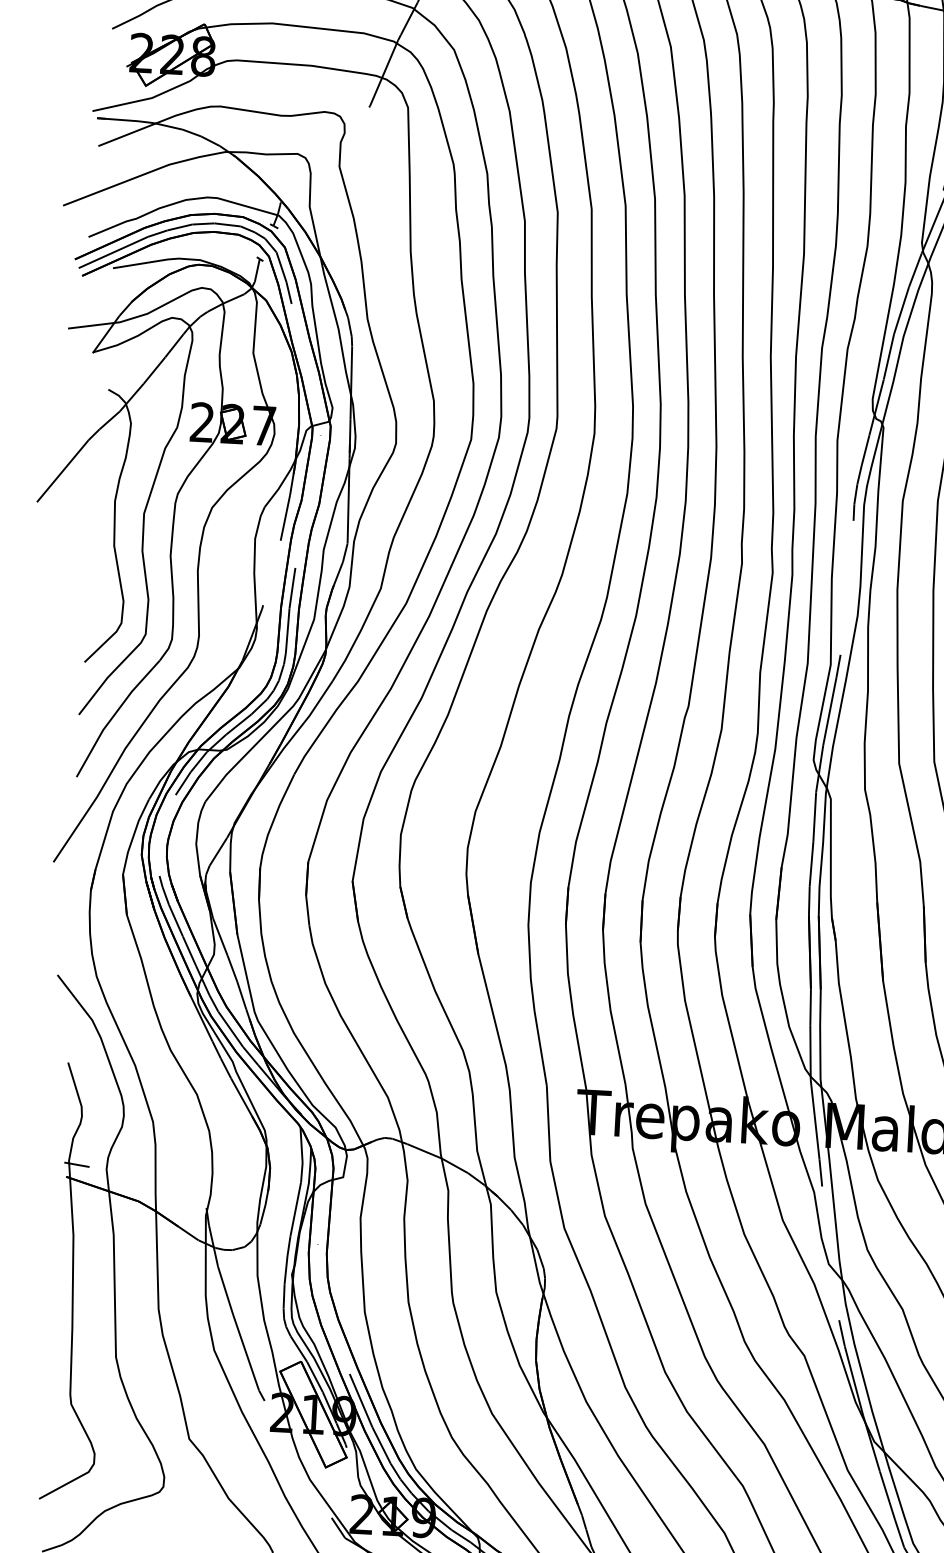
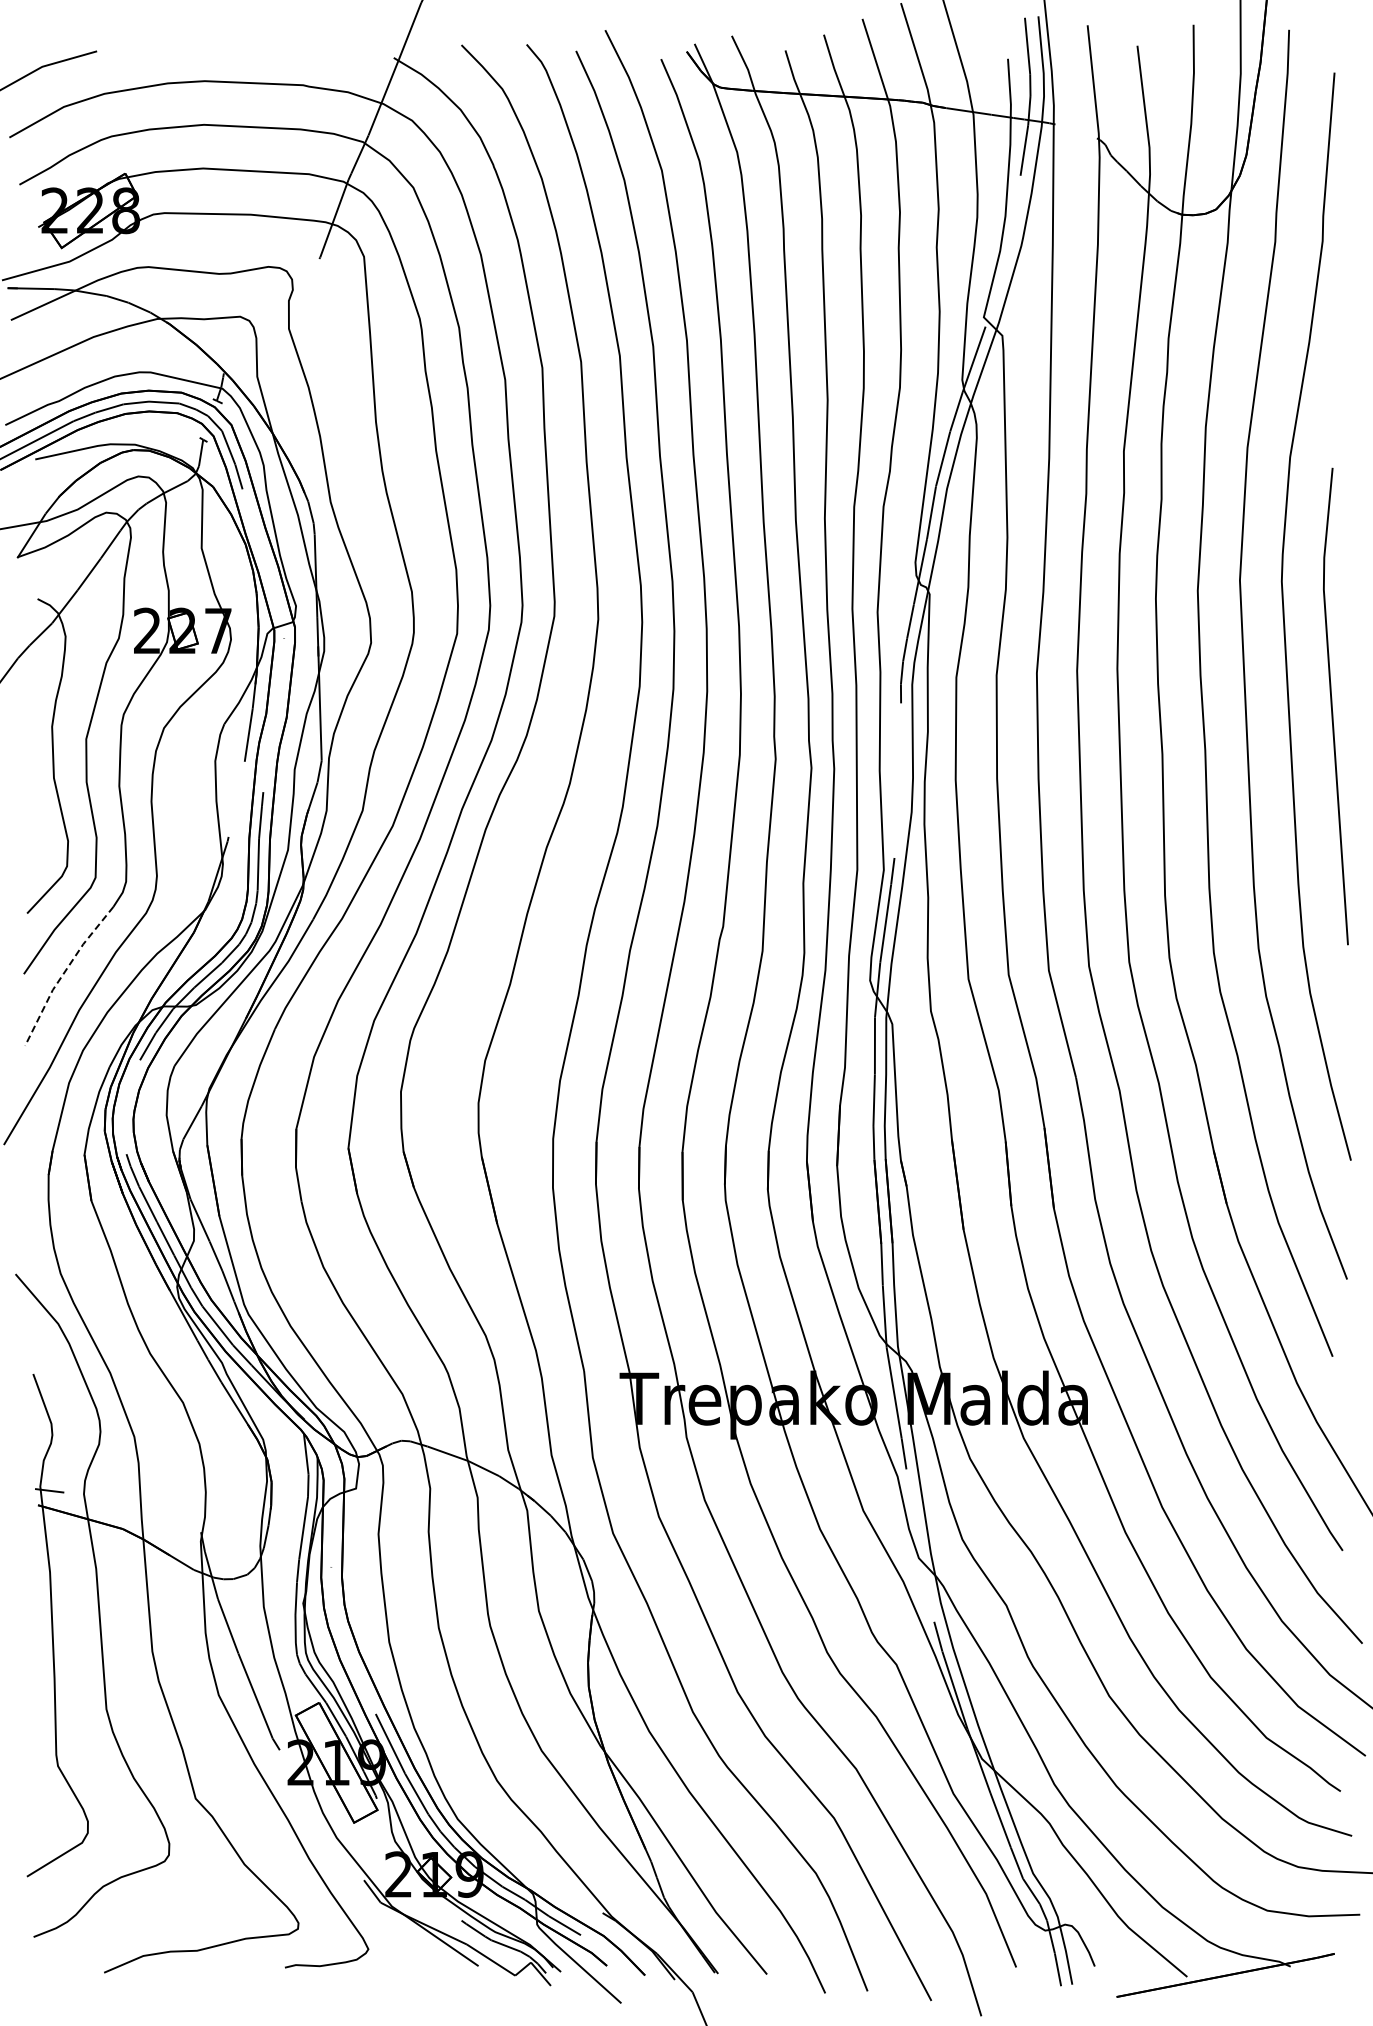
line: (113, 716) -> (63, 973), solid -> dashed

